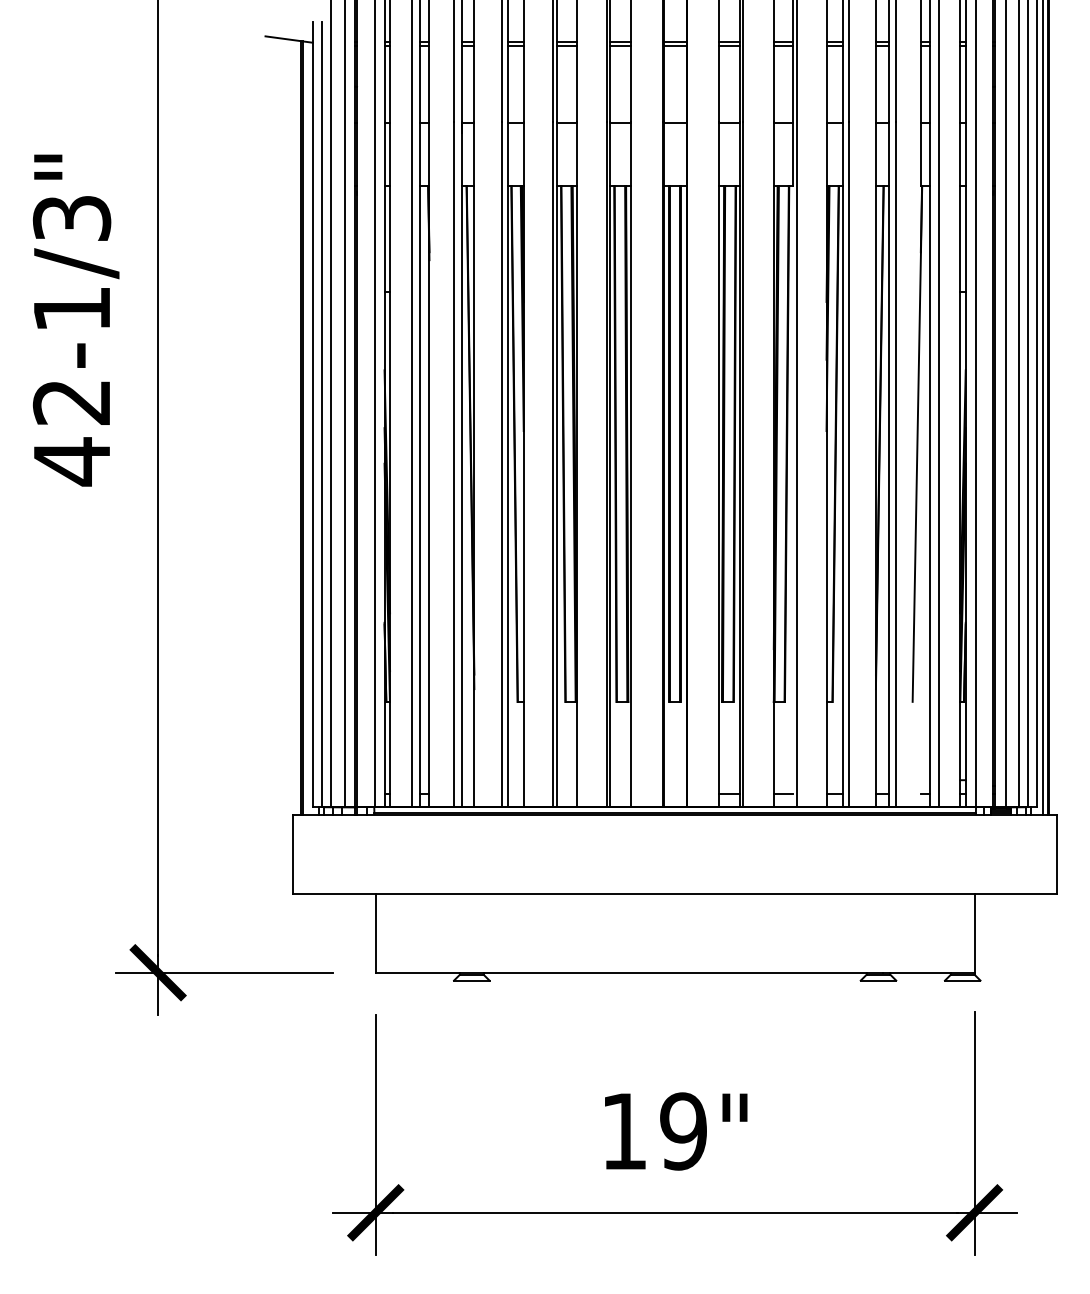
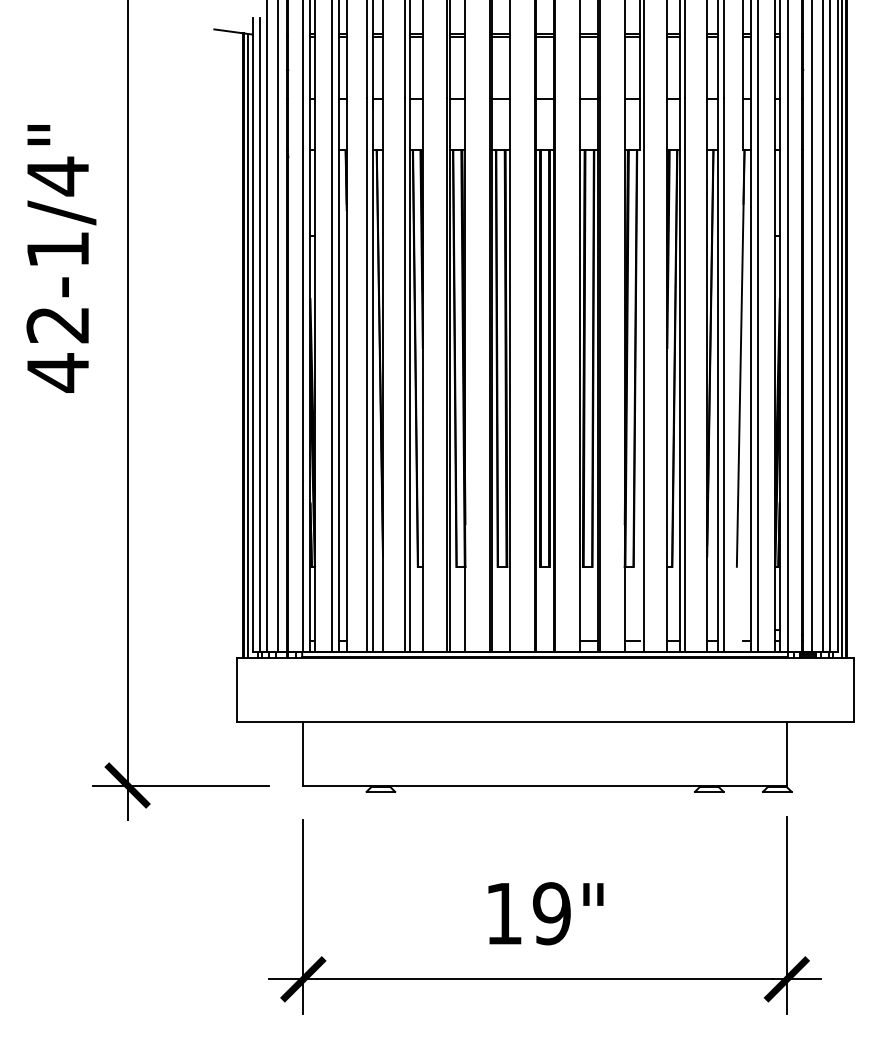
text: (71, 218) -> (57, 176), 42-1/3" -> 42-1/4"
line: (307, 427) -> (248, 345), added

